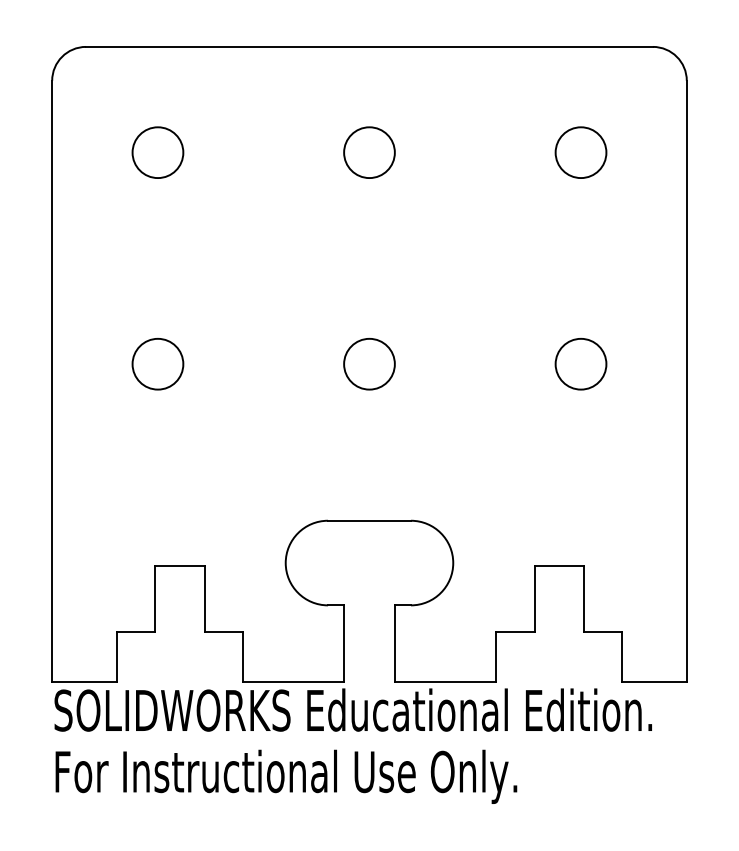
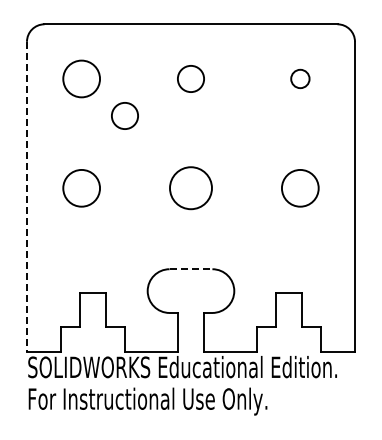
circle: (157, 151) -> (81, 78), size x1.4
circle: (581, 151) -> (300, 78), size x0.7
circle: (240, 223) -> (124, 115), added
circle: (157, 364) -> (81, 188), size x1.4
circle: (368, 364) -> (190, 188), size x1.6
circle: (581, 364) -> (300, 188), size x1.4
line: (51, 381) -> (26, 197), solid -> dashed
line: (370, 521) -> (191, 269), solid -> dashed

